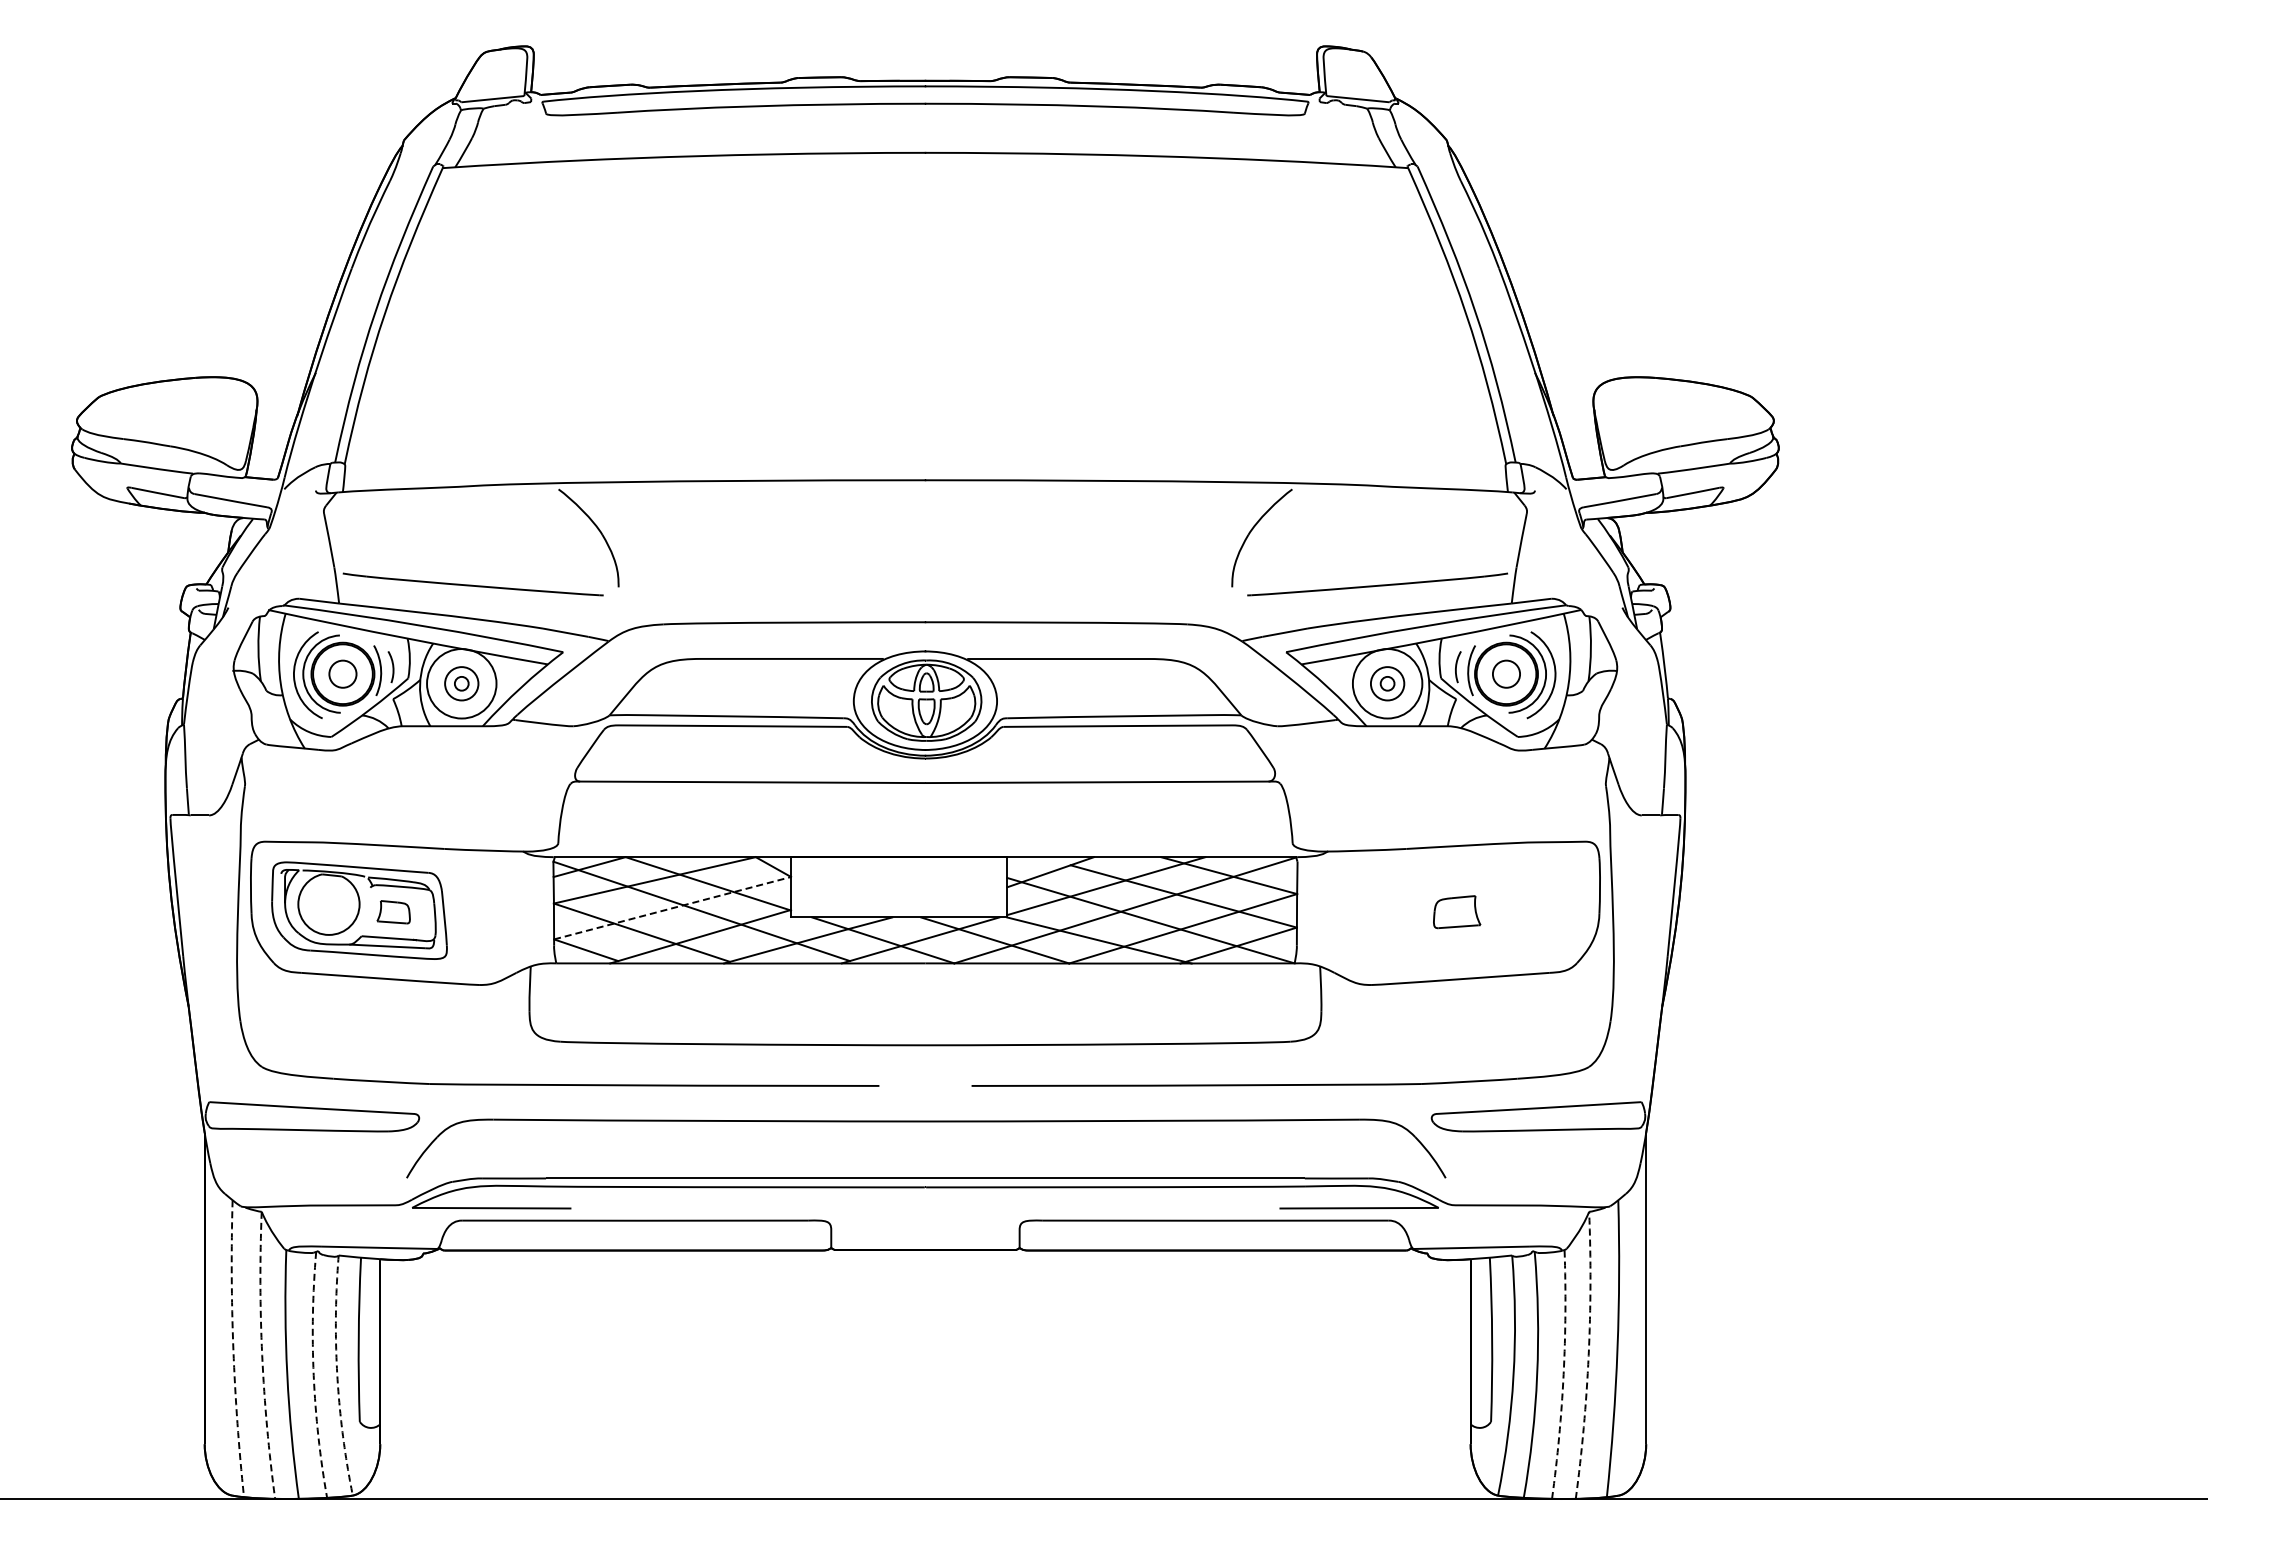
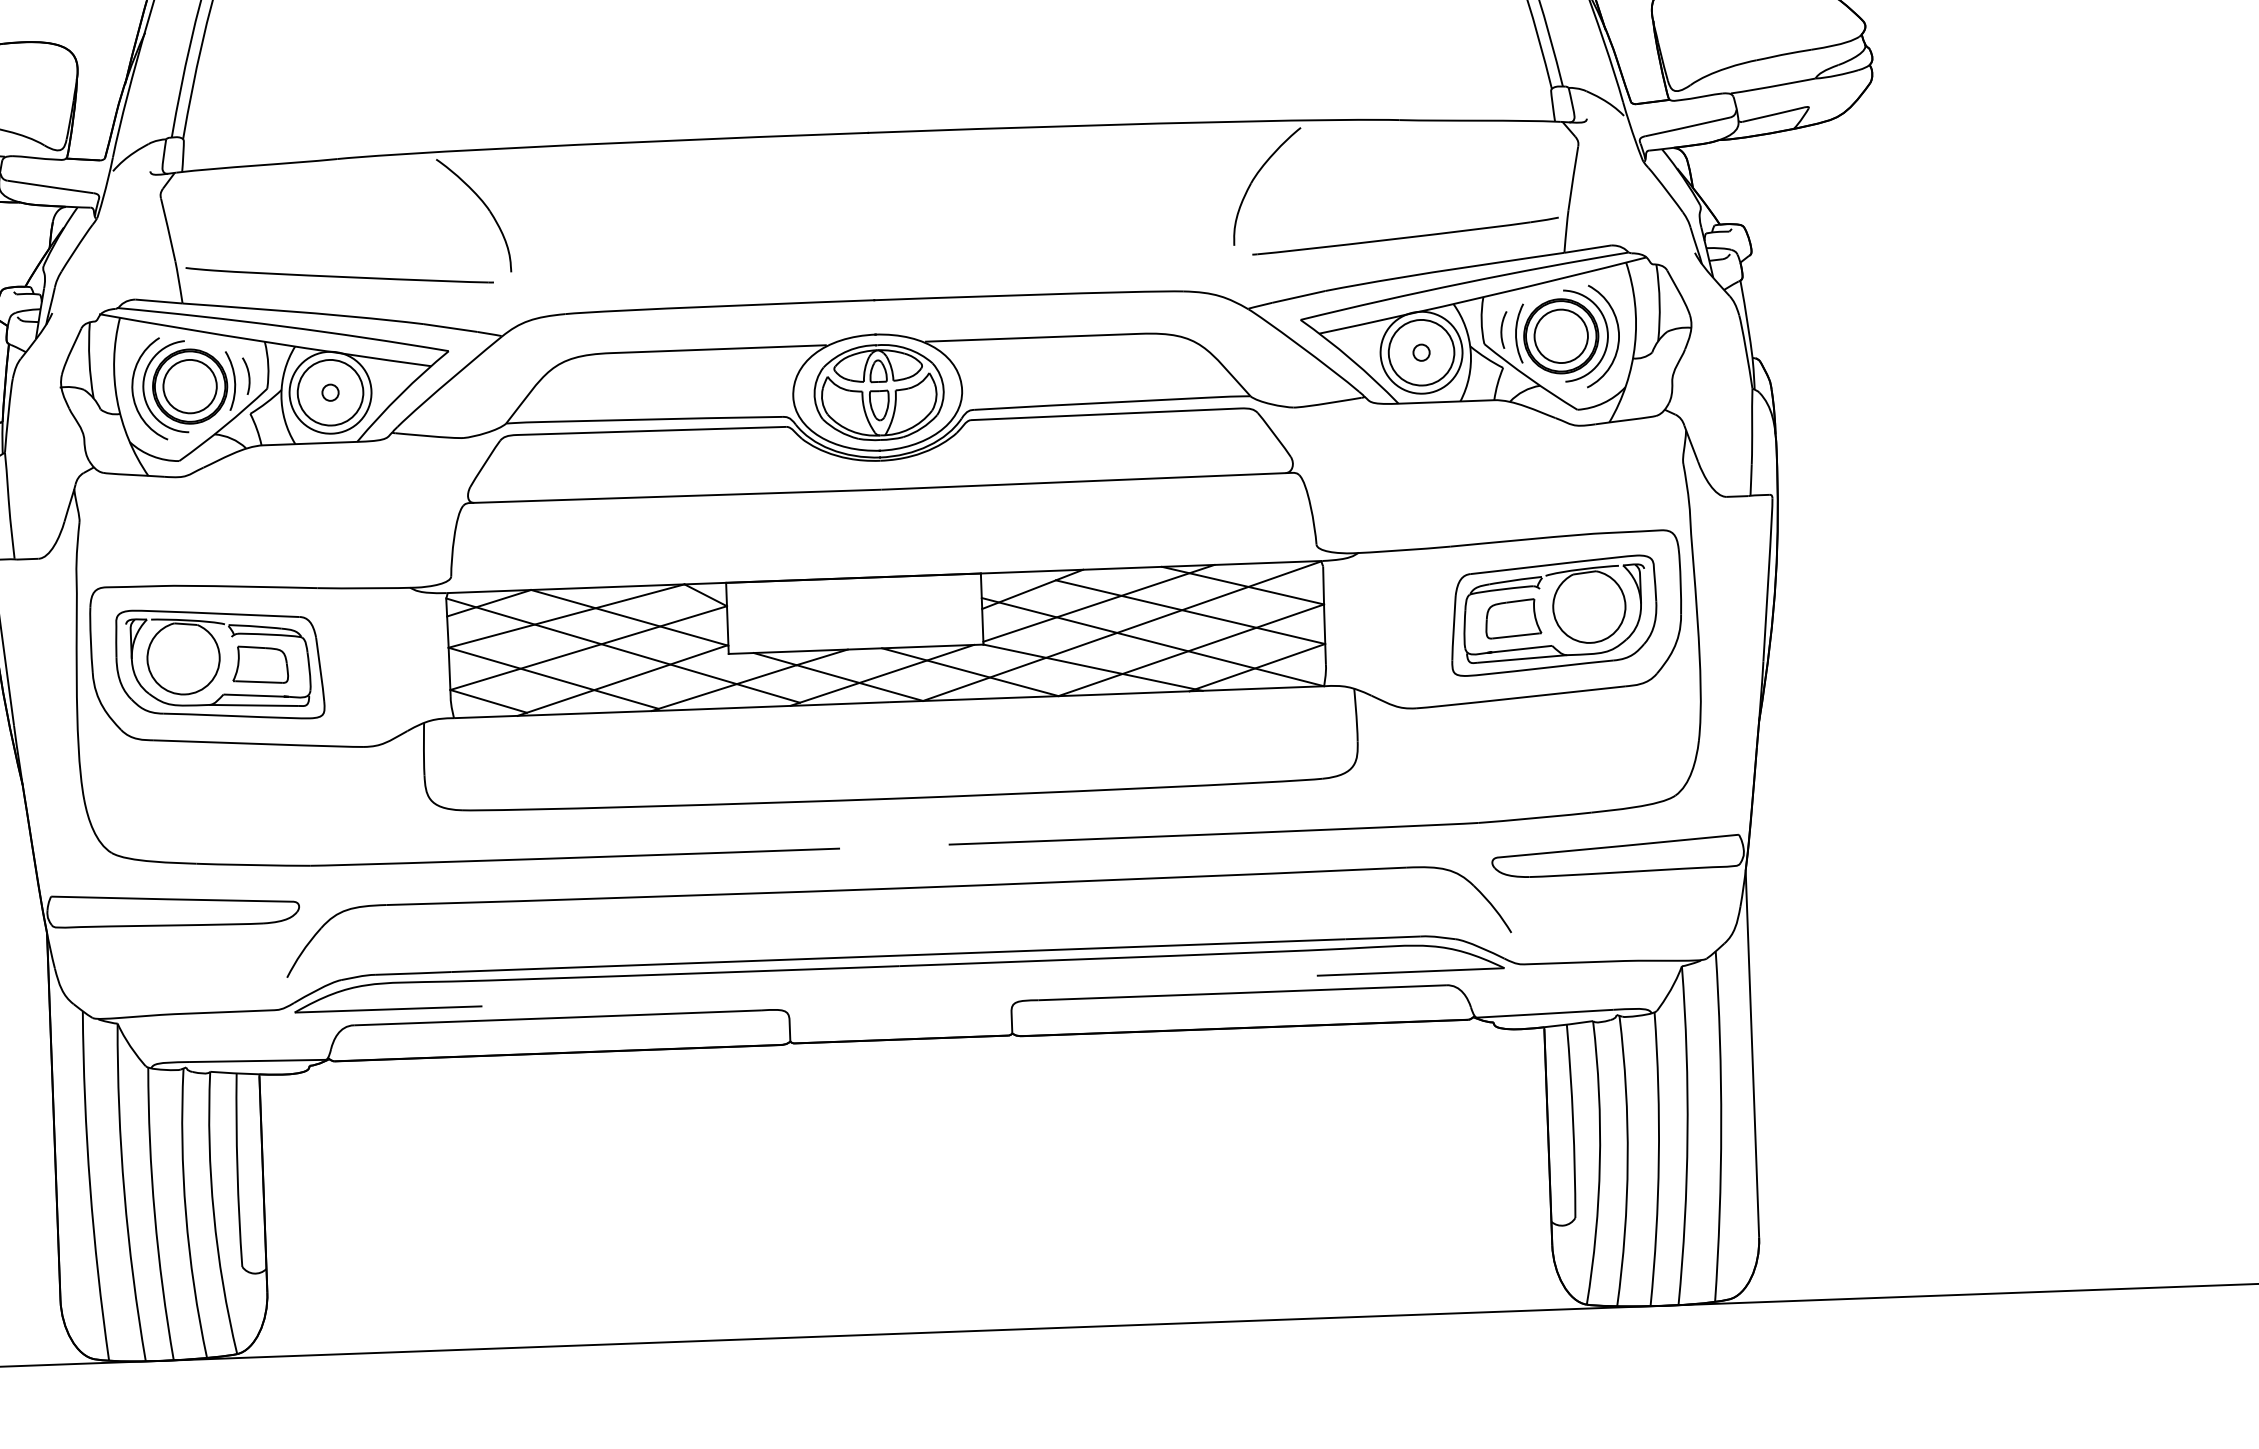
circle: (342, 673) -> (189, 385), size x1.67
circle: (1506, 673) -> (1561, 335), size x1.67
circle: (461, 683) -> (330, 392), size x1.67
circle: (1387, 683) -> (1421, 352), size x1.67
line: (672, 908) -> (588, 648), dashed -> solid
part: (1491, 910) -> (1553, 615), added
part: (393, 912) -> (259, 665), size x1.43
arc: (233, 1348) -> (90, 1185), dashed -> solid
arc: (262, 1355) -> (124, 1192), dashed -> solid
arc: (1588, 1355) -> (1687, 1135), dashed -> solid
arc: (1563, 1374) -> (1658, 1159), dashed -> solid
arc: (313, 1375) -> (185, 1214), dashed -> solid
arc: (337, 1376) -> (214, 1214), dashed -> solid

